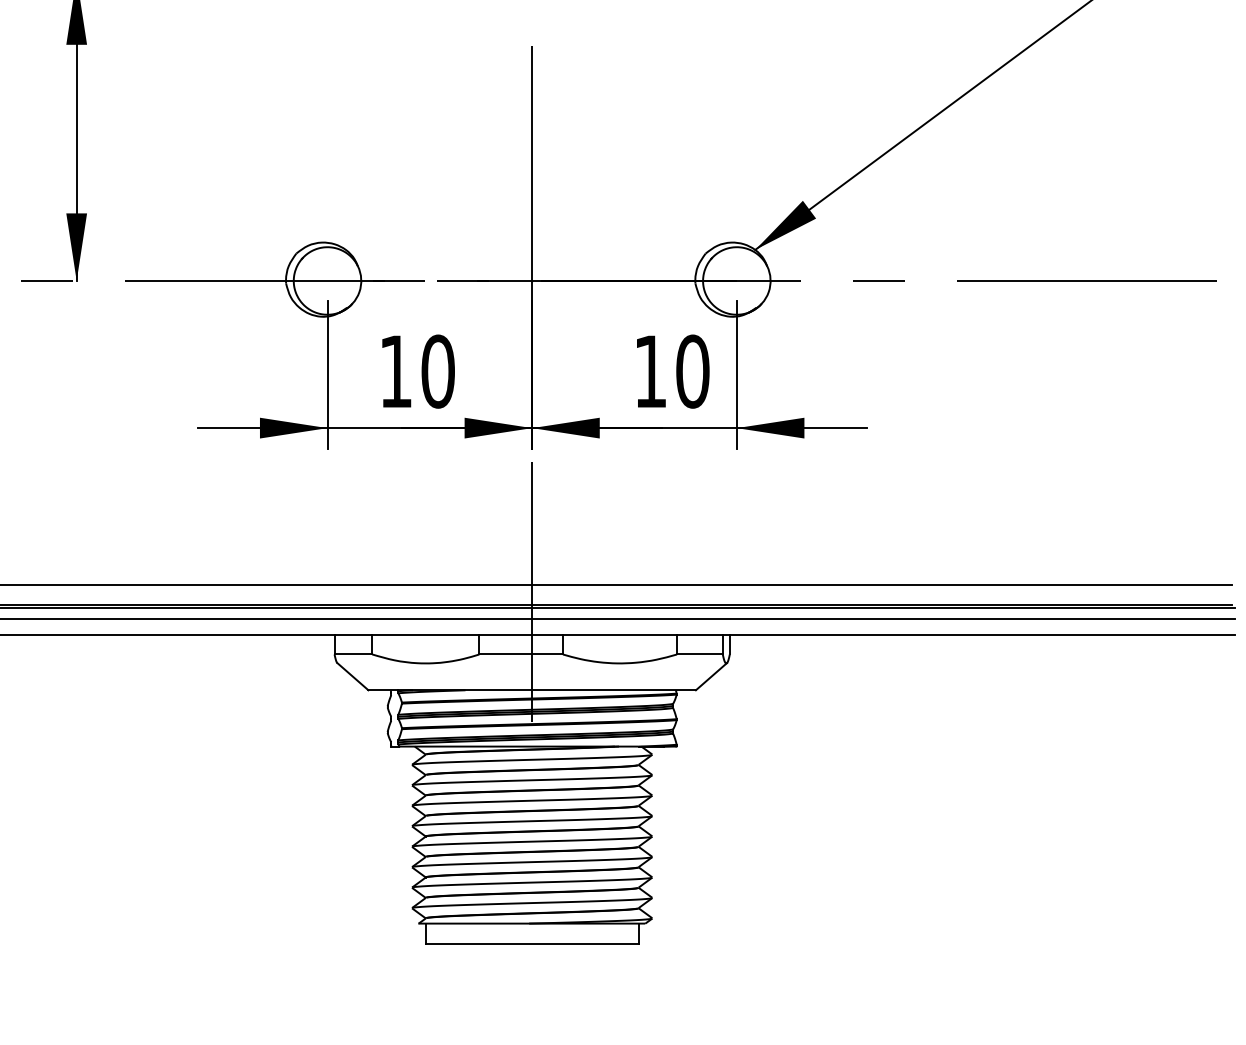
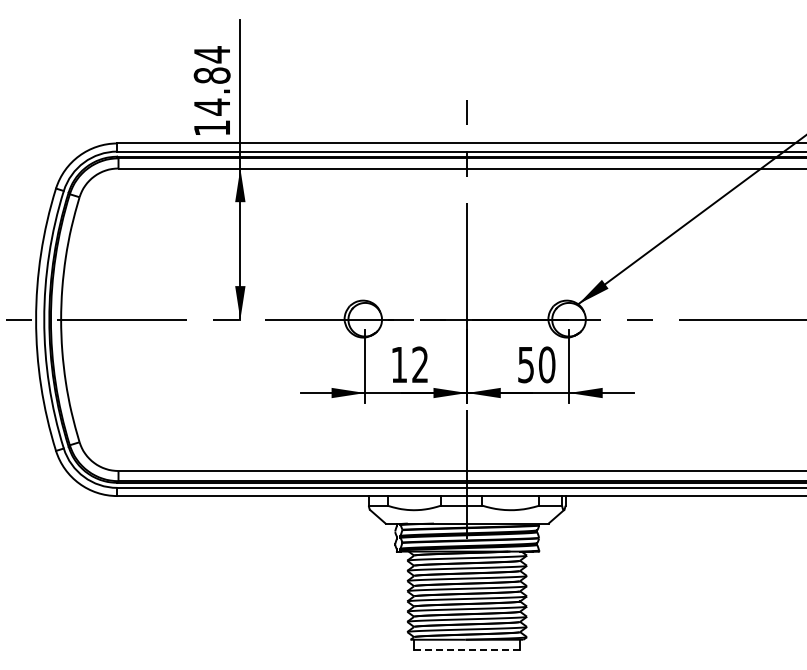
text: (438, 370) -> (420, 364), 10 -> 12
text: (649, 372) -> (525, 365), 10 -> 50
line: (532, 943) -> (467, 649), solid -> dashed

